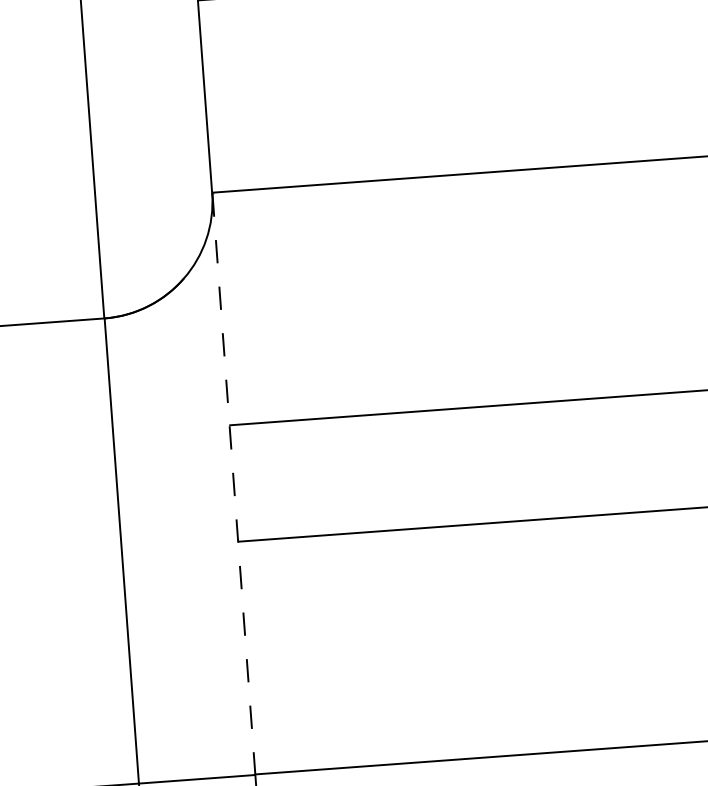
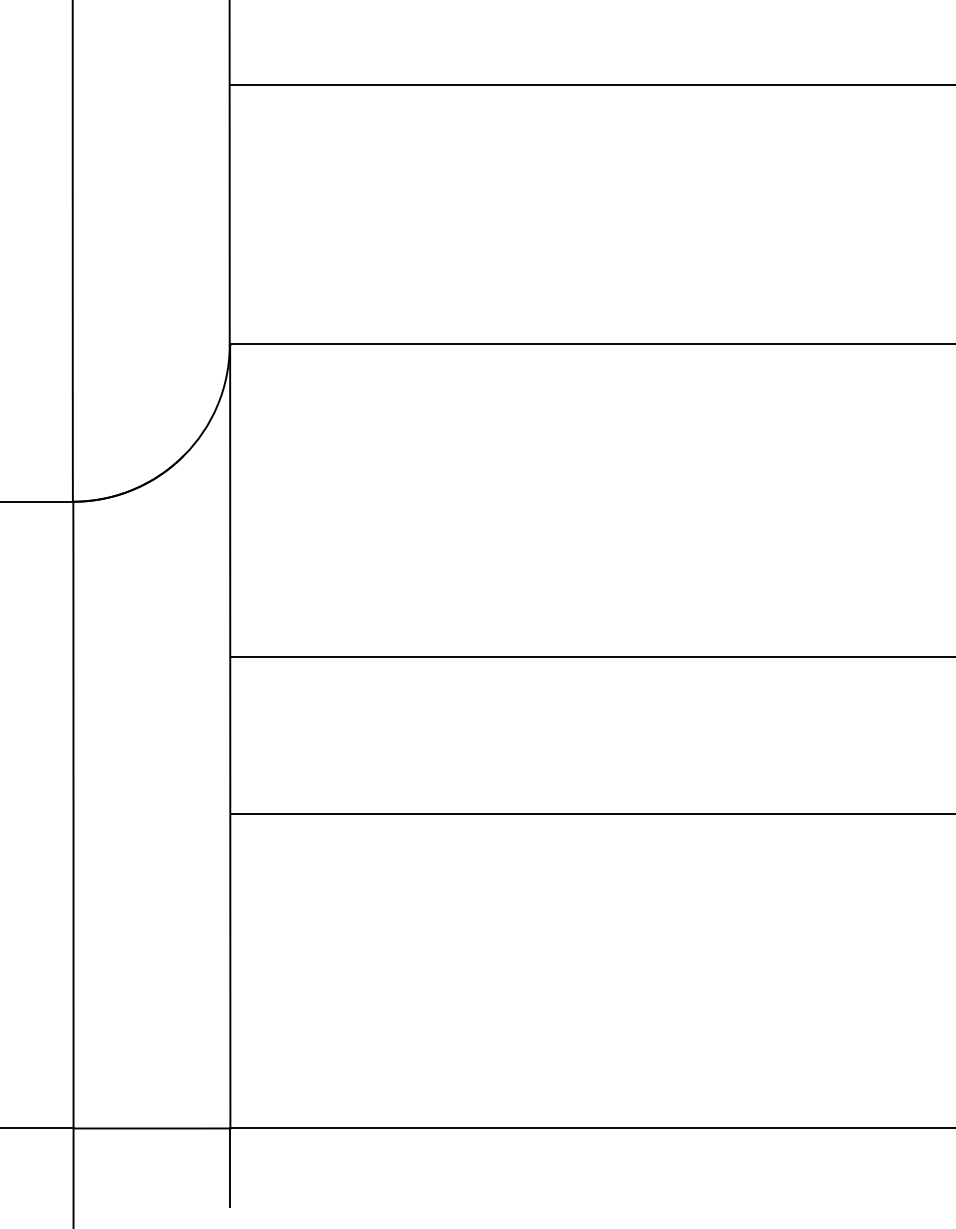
line: (234, 484) -> (230, 736), dashed -> solid

